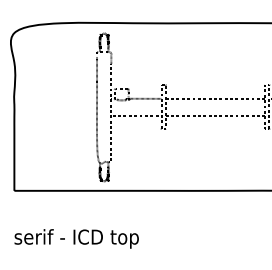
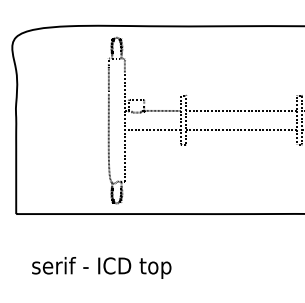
text: (76, 238) -> (101, 267), moved

